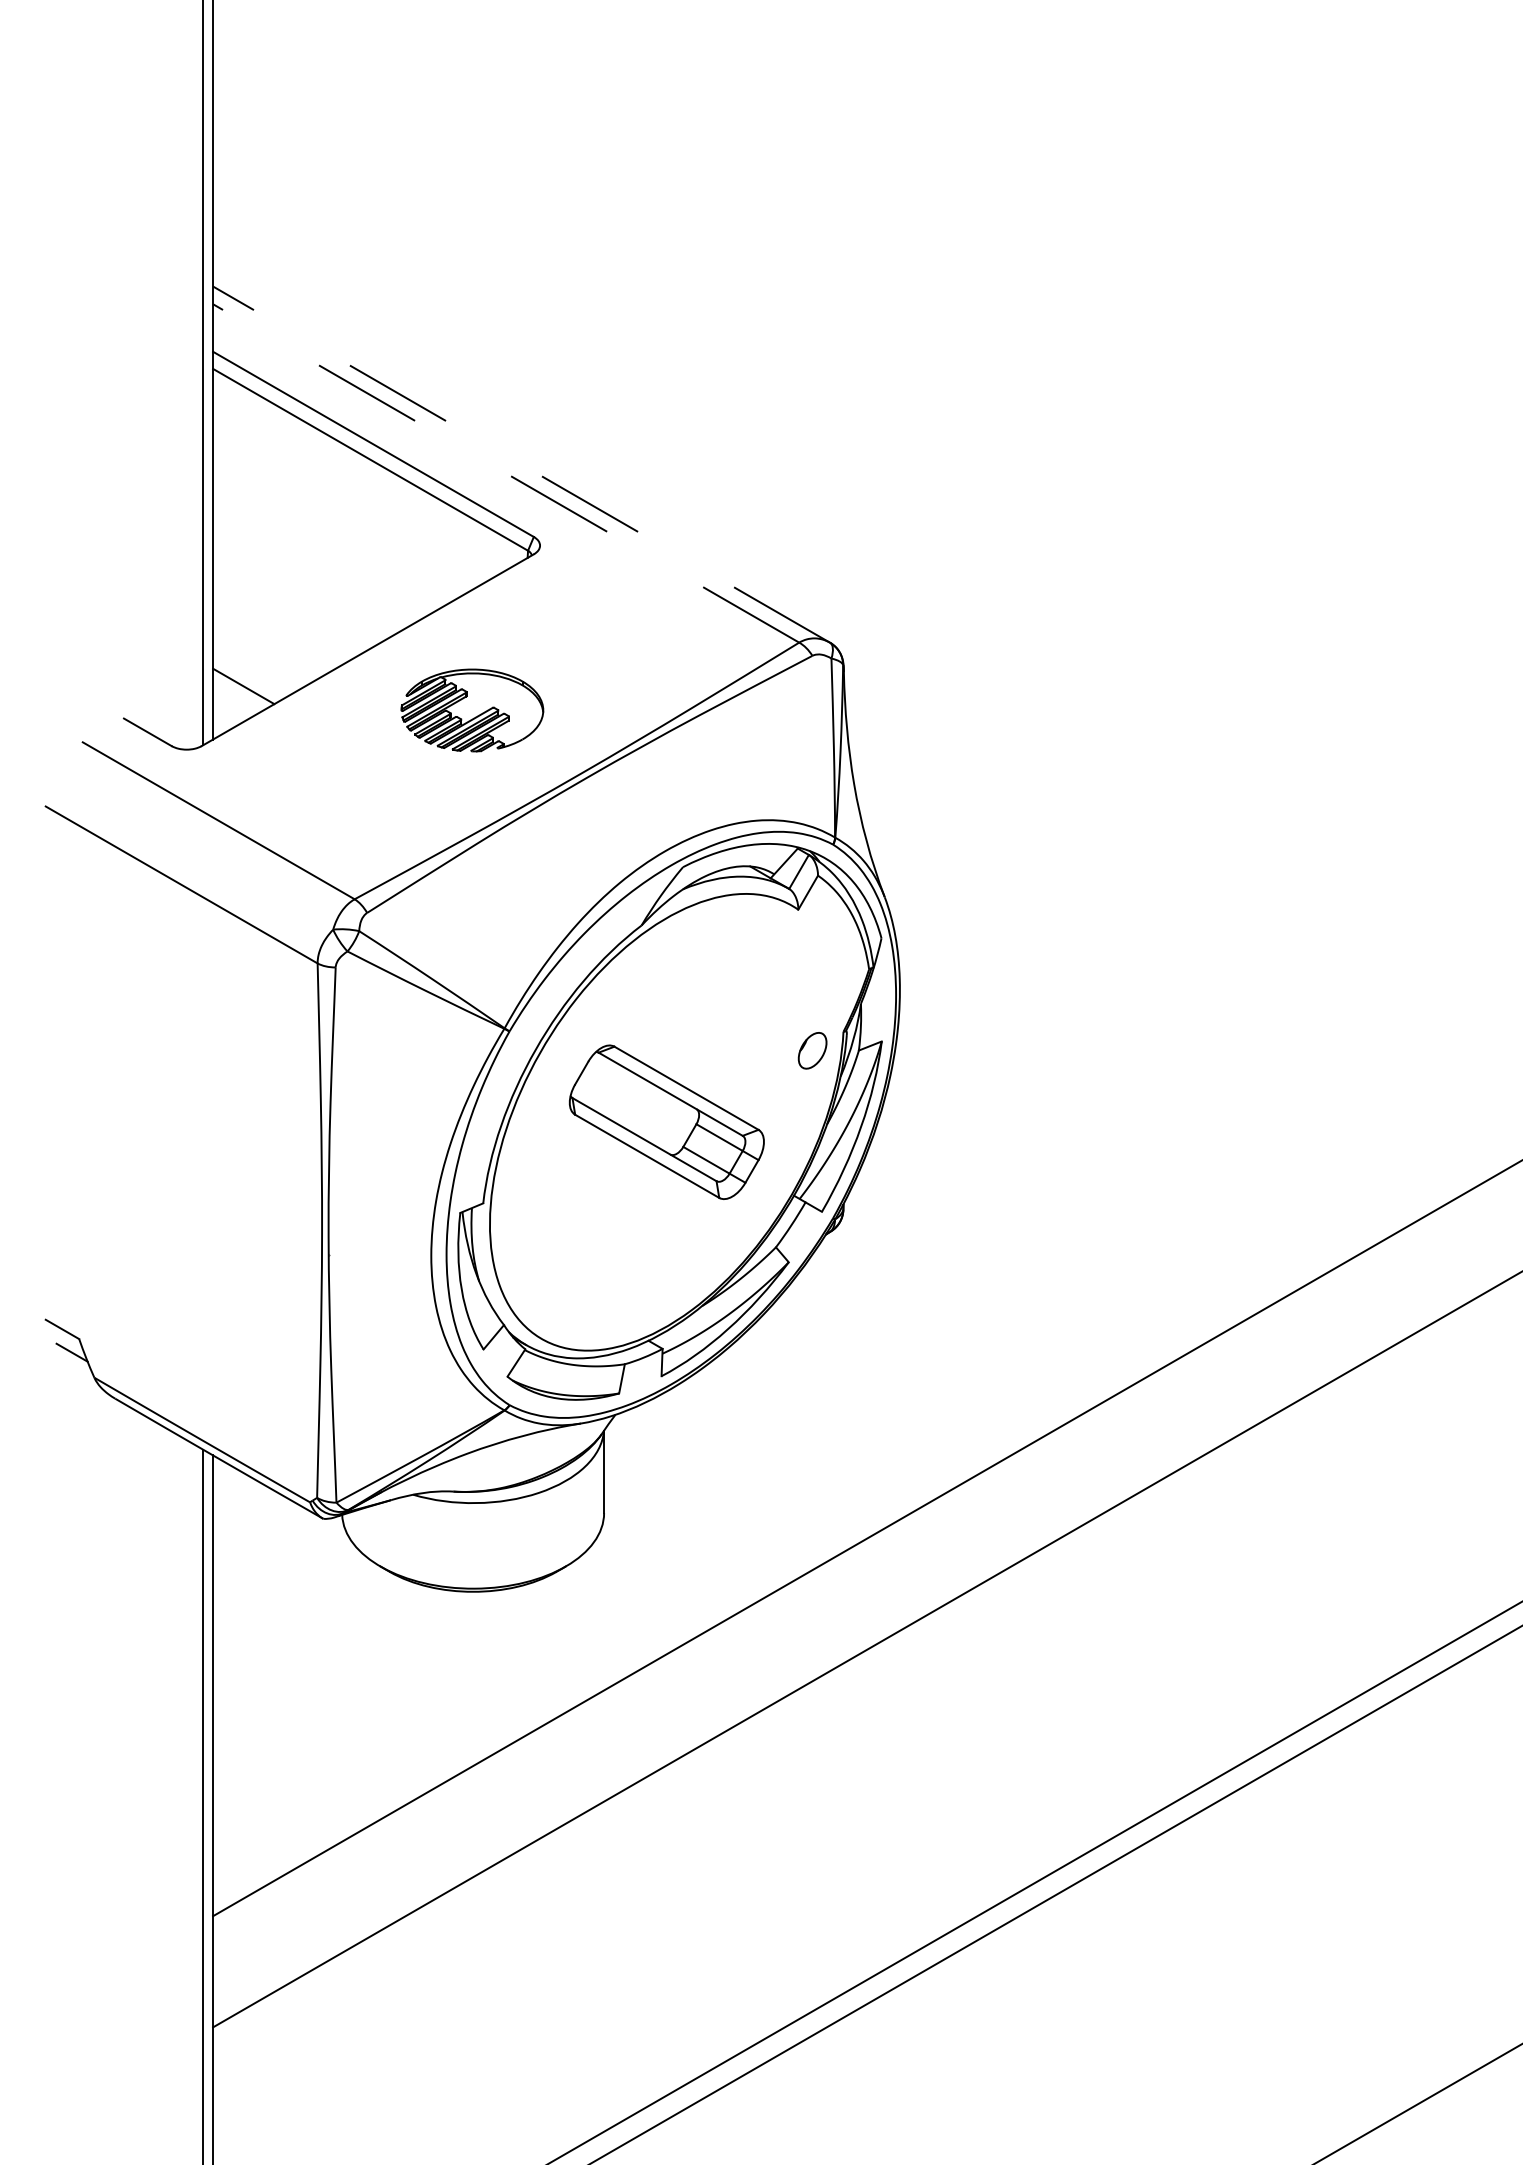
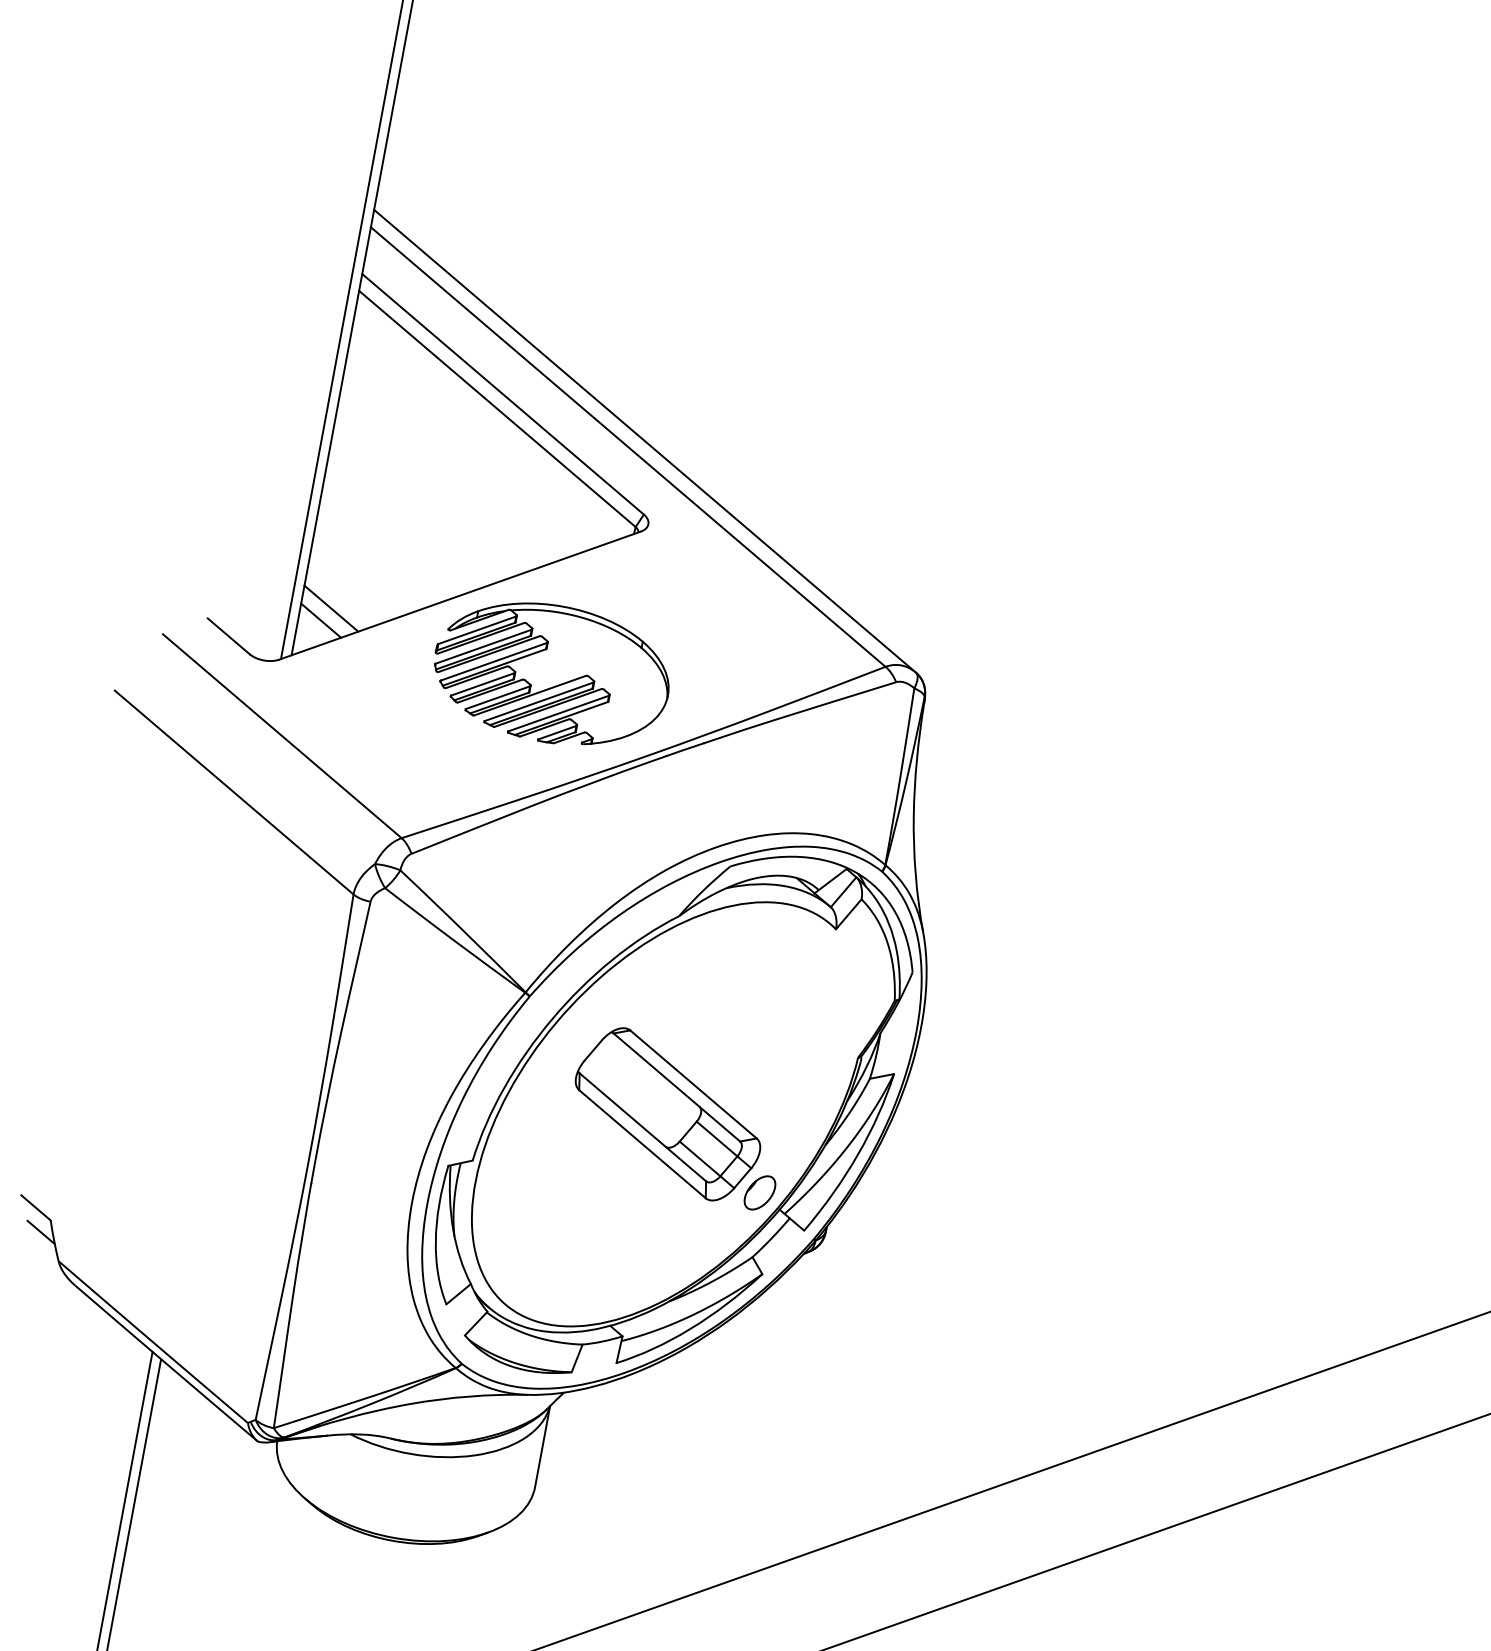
line: (521, 464) -> (644, 441), dashed -> solid
line: (505, 473) -> (627, 447), dashed -> solid
line: (235, 700) -> (320, 620), added
part: (472, 710) -> (551, 674), size x1.67
part: (812, 1050) -> (759, 1192), moved

